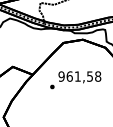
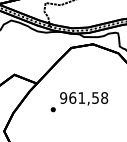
text: (75, 80) -> (79, 102), moved

